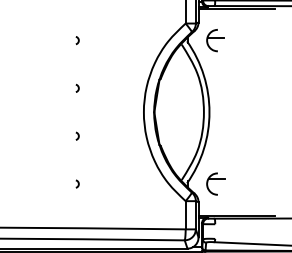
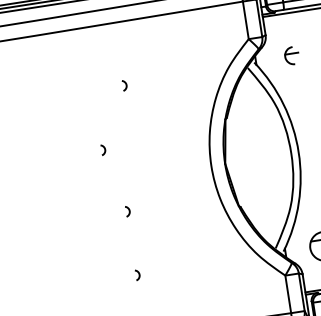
curve: (77, 39) -> (124, 84), moved
part: (215, 40) -> (291, 55), size x0.6
curve: (77, 87) -> (103, 148), moved

